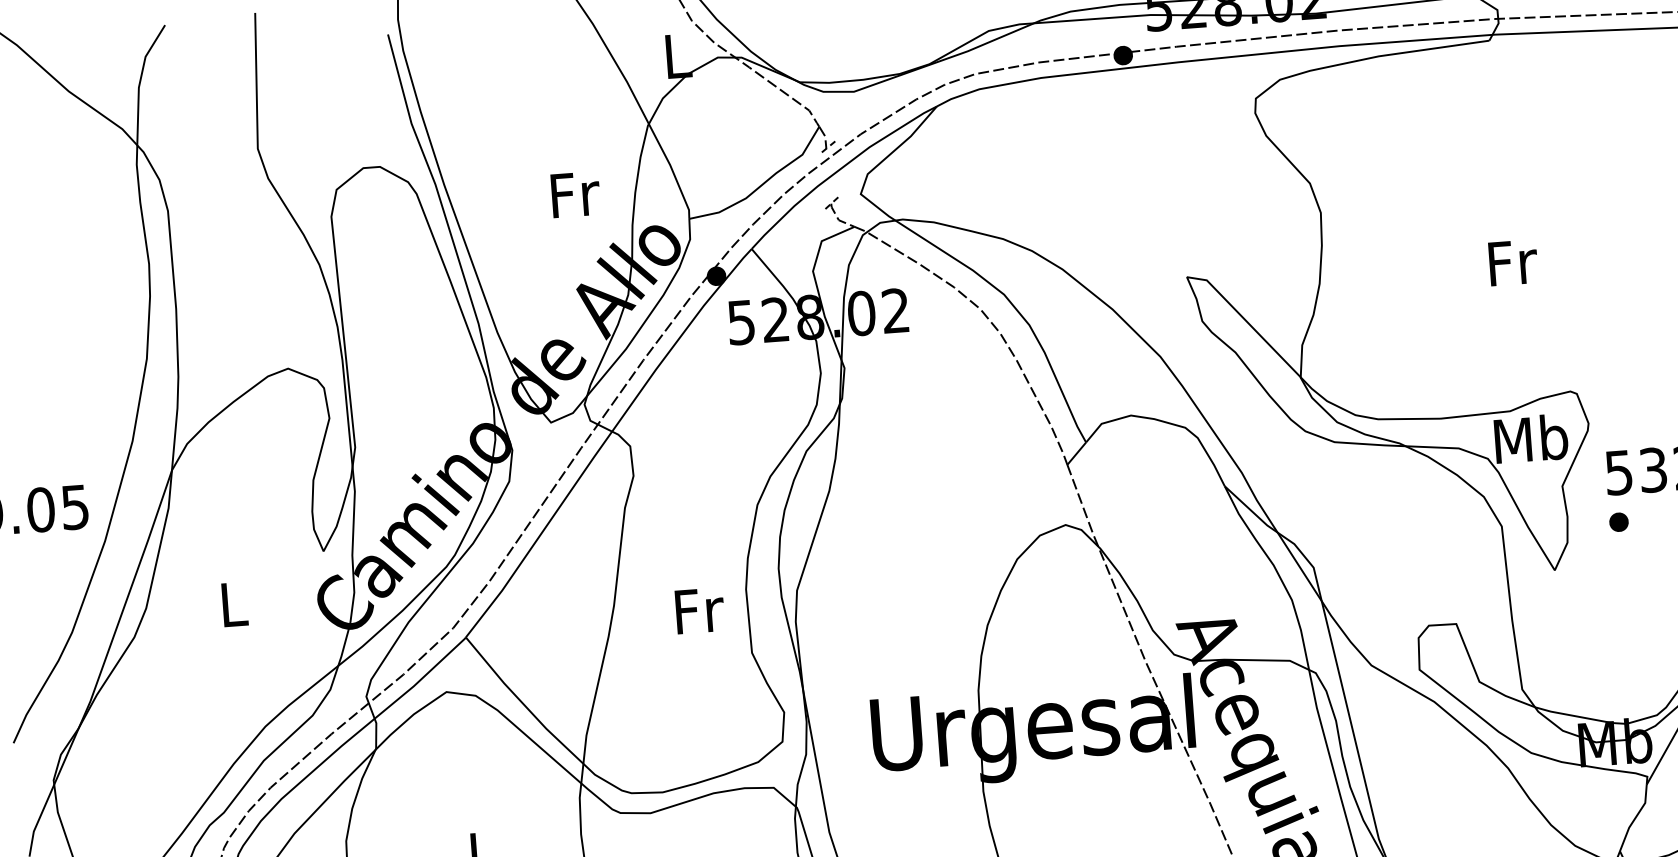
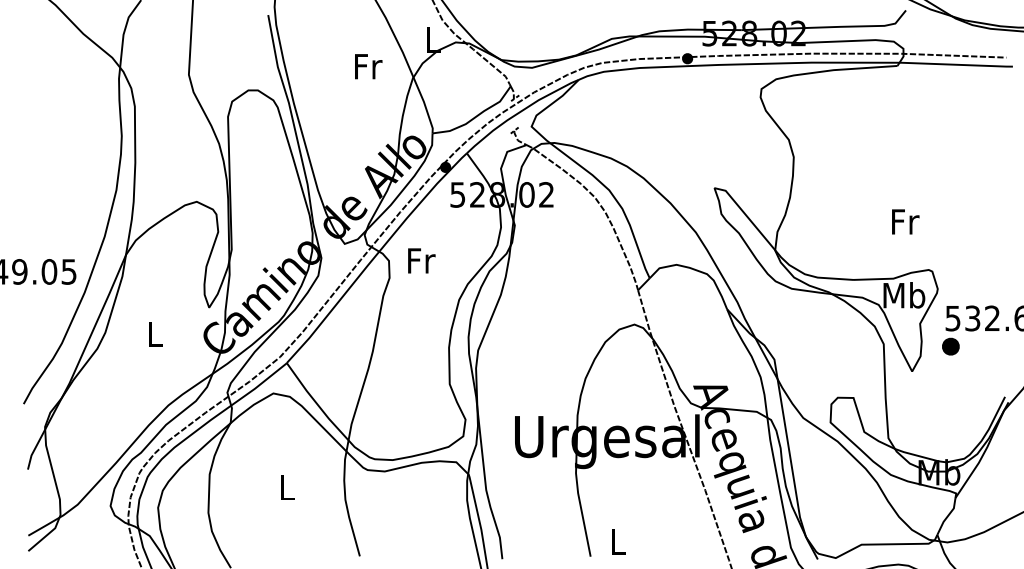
text: (575, 194) -> (368, 66), moved
text: (1512, 262) -> (905, 221), moved
part: (1618, 521) -> (950, 346), size x1.6
text: (699, 610) -> (421, 260), moved

